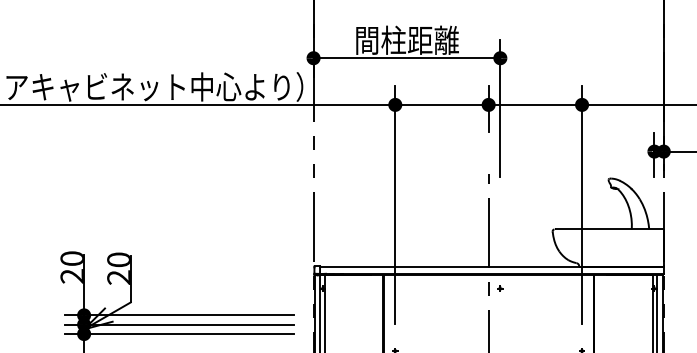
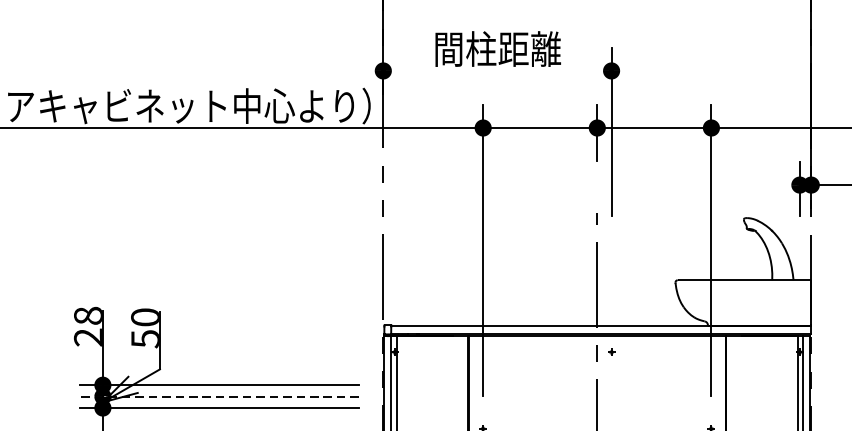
line: (406, 58) -> (496, 71), removed
text: (71, 258) -> (87, 315), 20 -> 28
text: (118, 277) -> (144, 338), 20 -> 50
line: (179, 324) -> (219, 396), solid -> dashed

